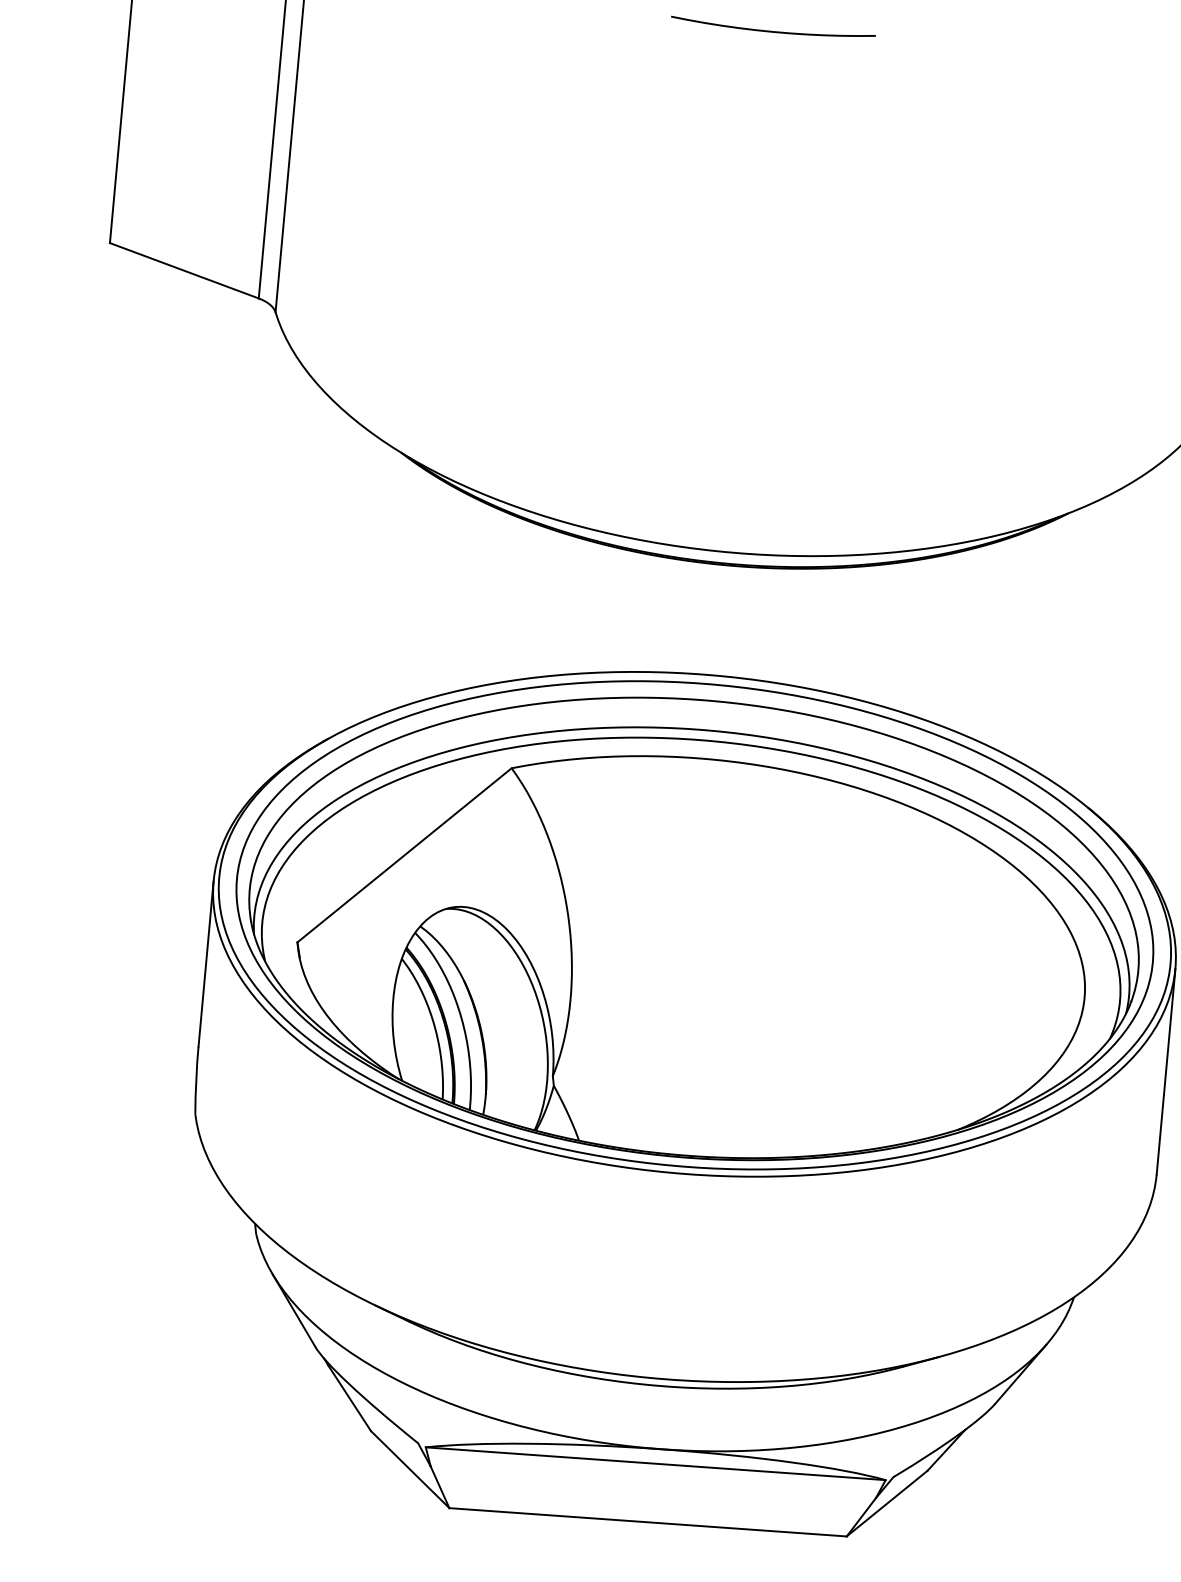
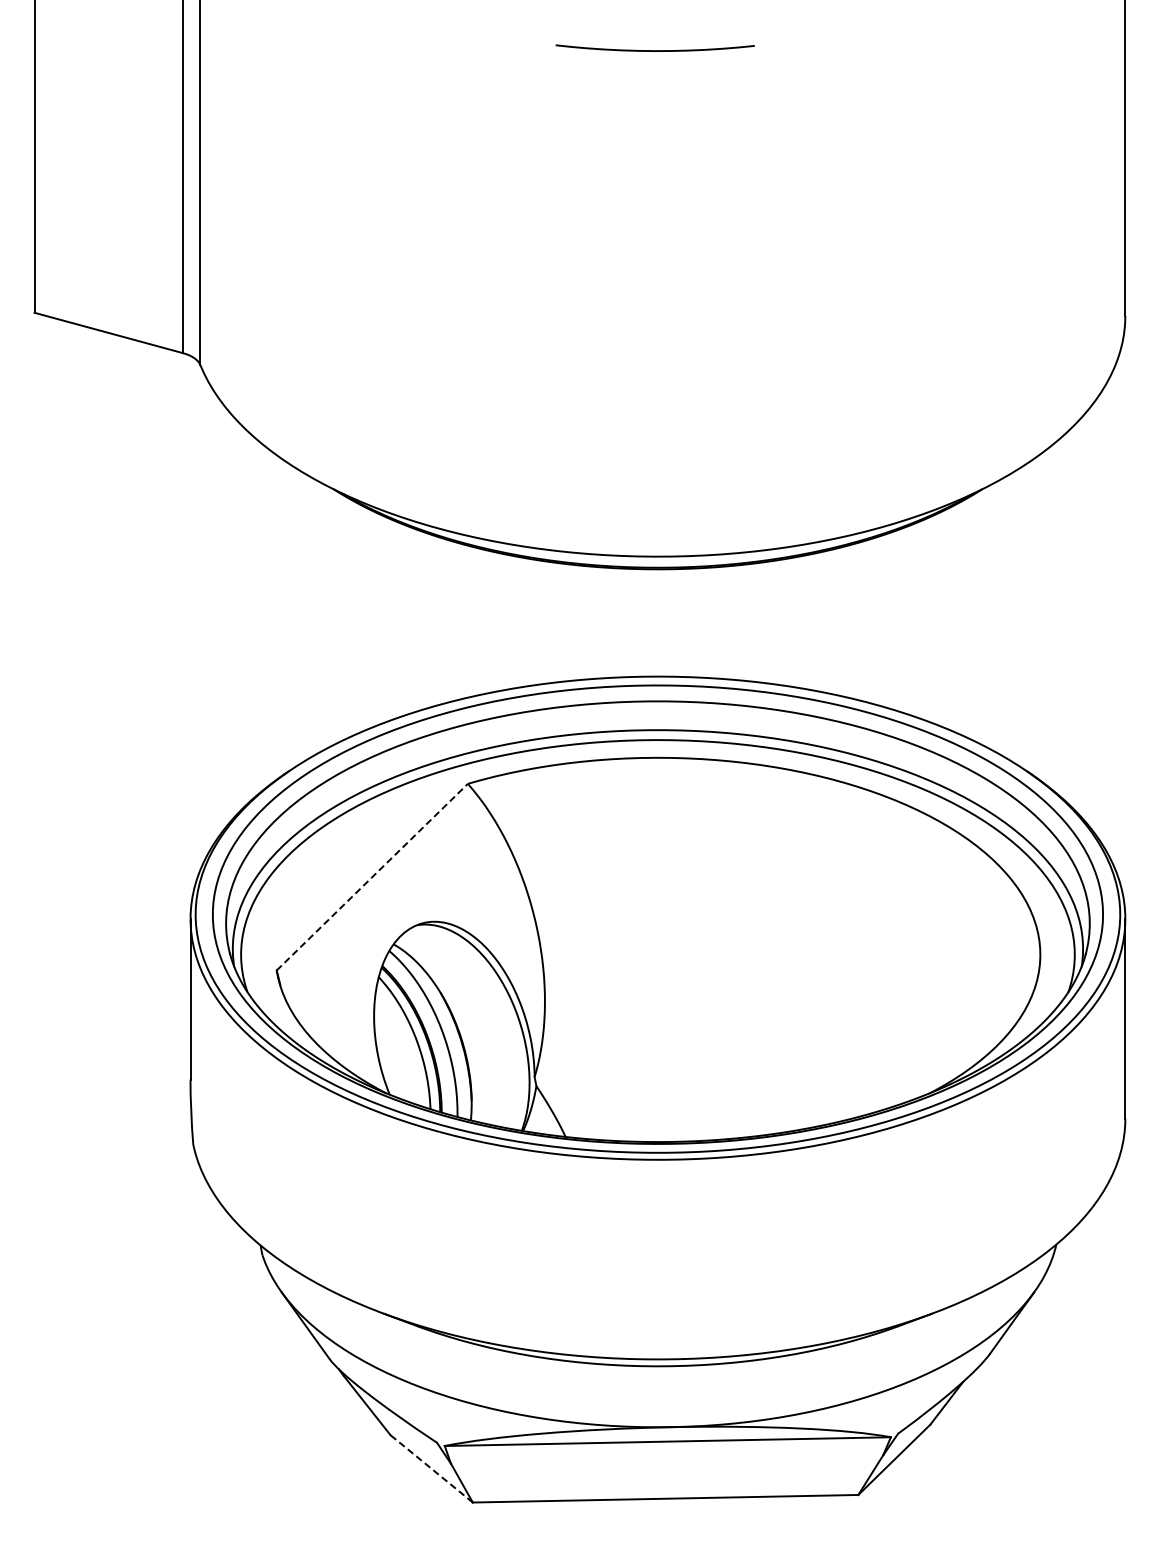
line: (404, 855) -> (372, 877), solid -> dashed
line: (410, 1469) -> (431, 1468), solid -> dashed

